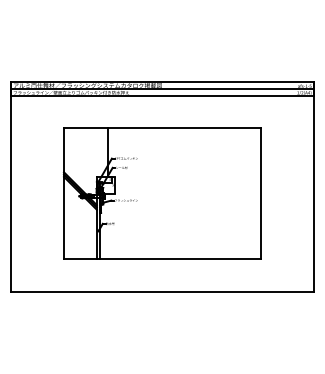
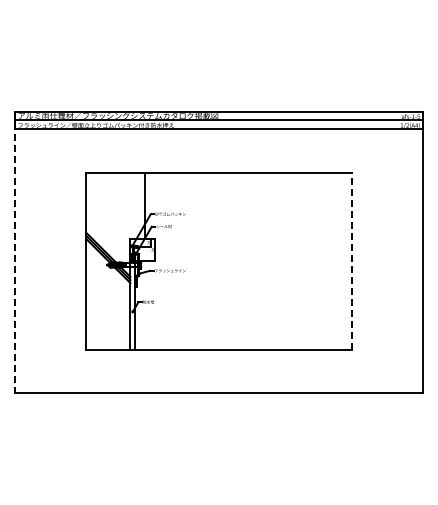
line: (11, 187) -> (15, 252), solid -> dashed
line: (260, 193) -> (351, 261), solid -> dashed

